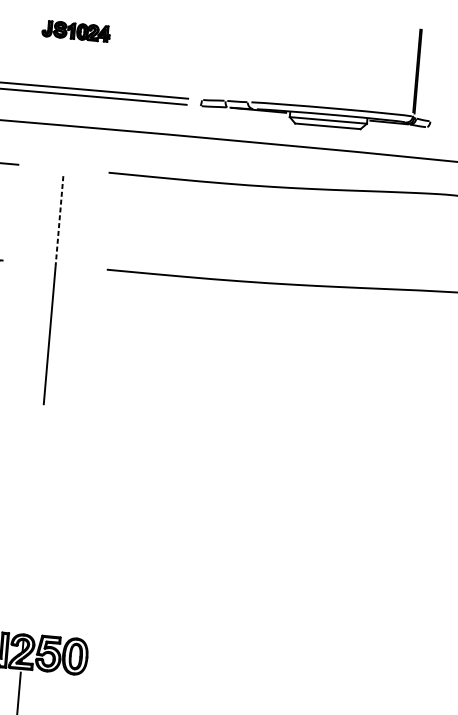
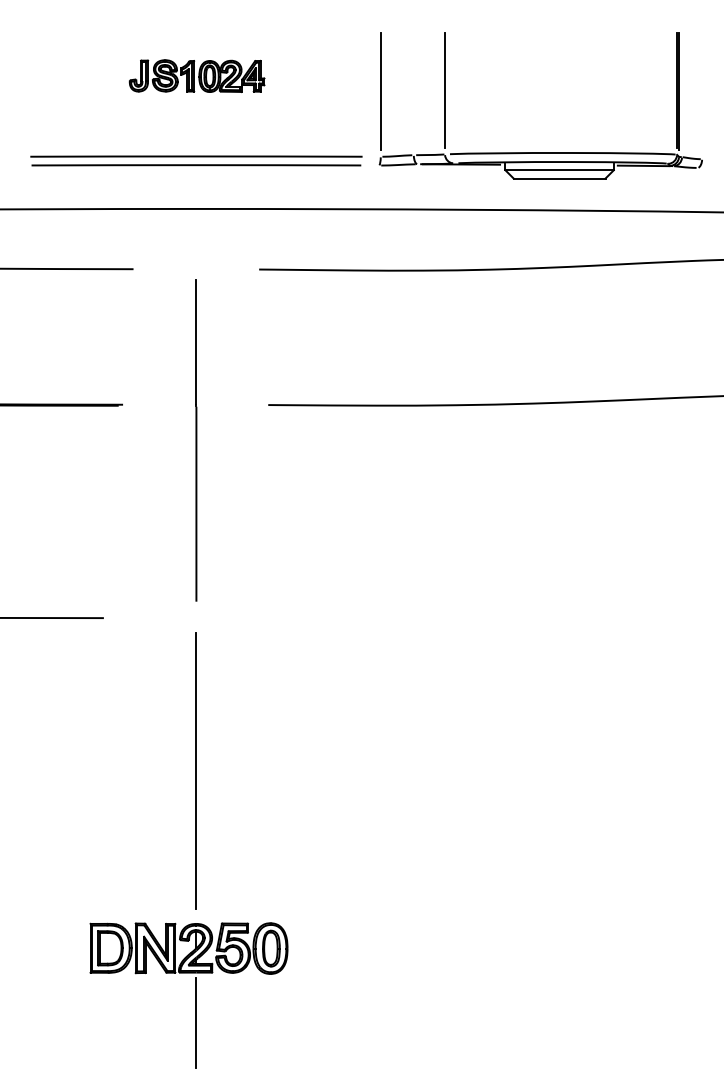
part: (75, 30) -> (196, 75), size x1.43
line: (205, 53) -> (380, 91), added
line: (252, 56) -> (445, 90), added
line: (59, 220) -> (196, 342), dashed -> solid
line: (33, 525) -> (196, 770), added

